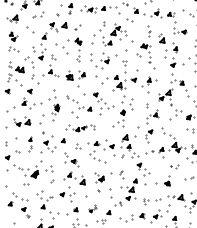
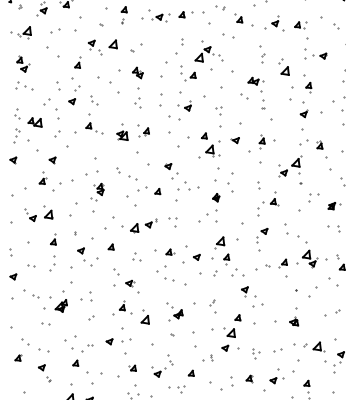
part: (37, 14) -> (65, 25), size x1.67
part: (80, 128) -> (141, 225), size x1.43
part: (30, 144) -> (53, 253), size x1.43
part: (174, 166) -> (306, 292), size x1.67
part: (92, 208) -> (162, 365), size x1.67

